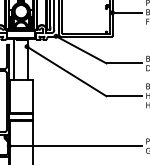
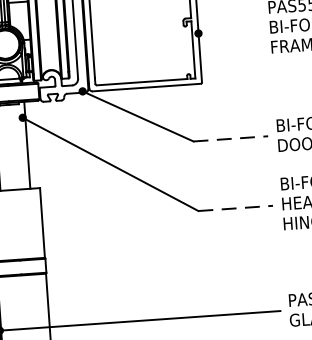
line: (126, 12) -> (228, 30), removed
line: (124, 63) -> (231, 138), solid -> dashed
line: (124, 96) -> (236, 208), solid -> dashed

